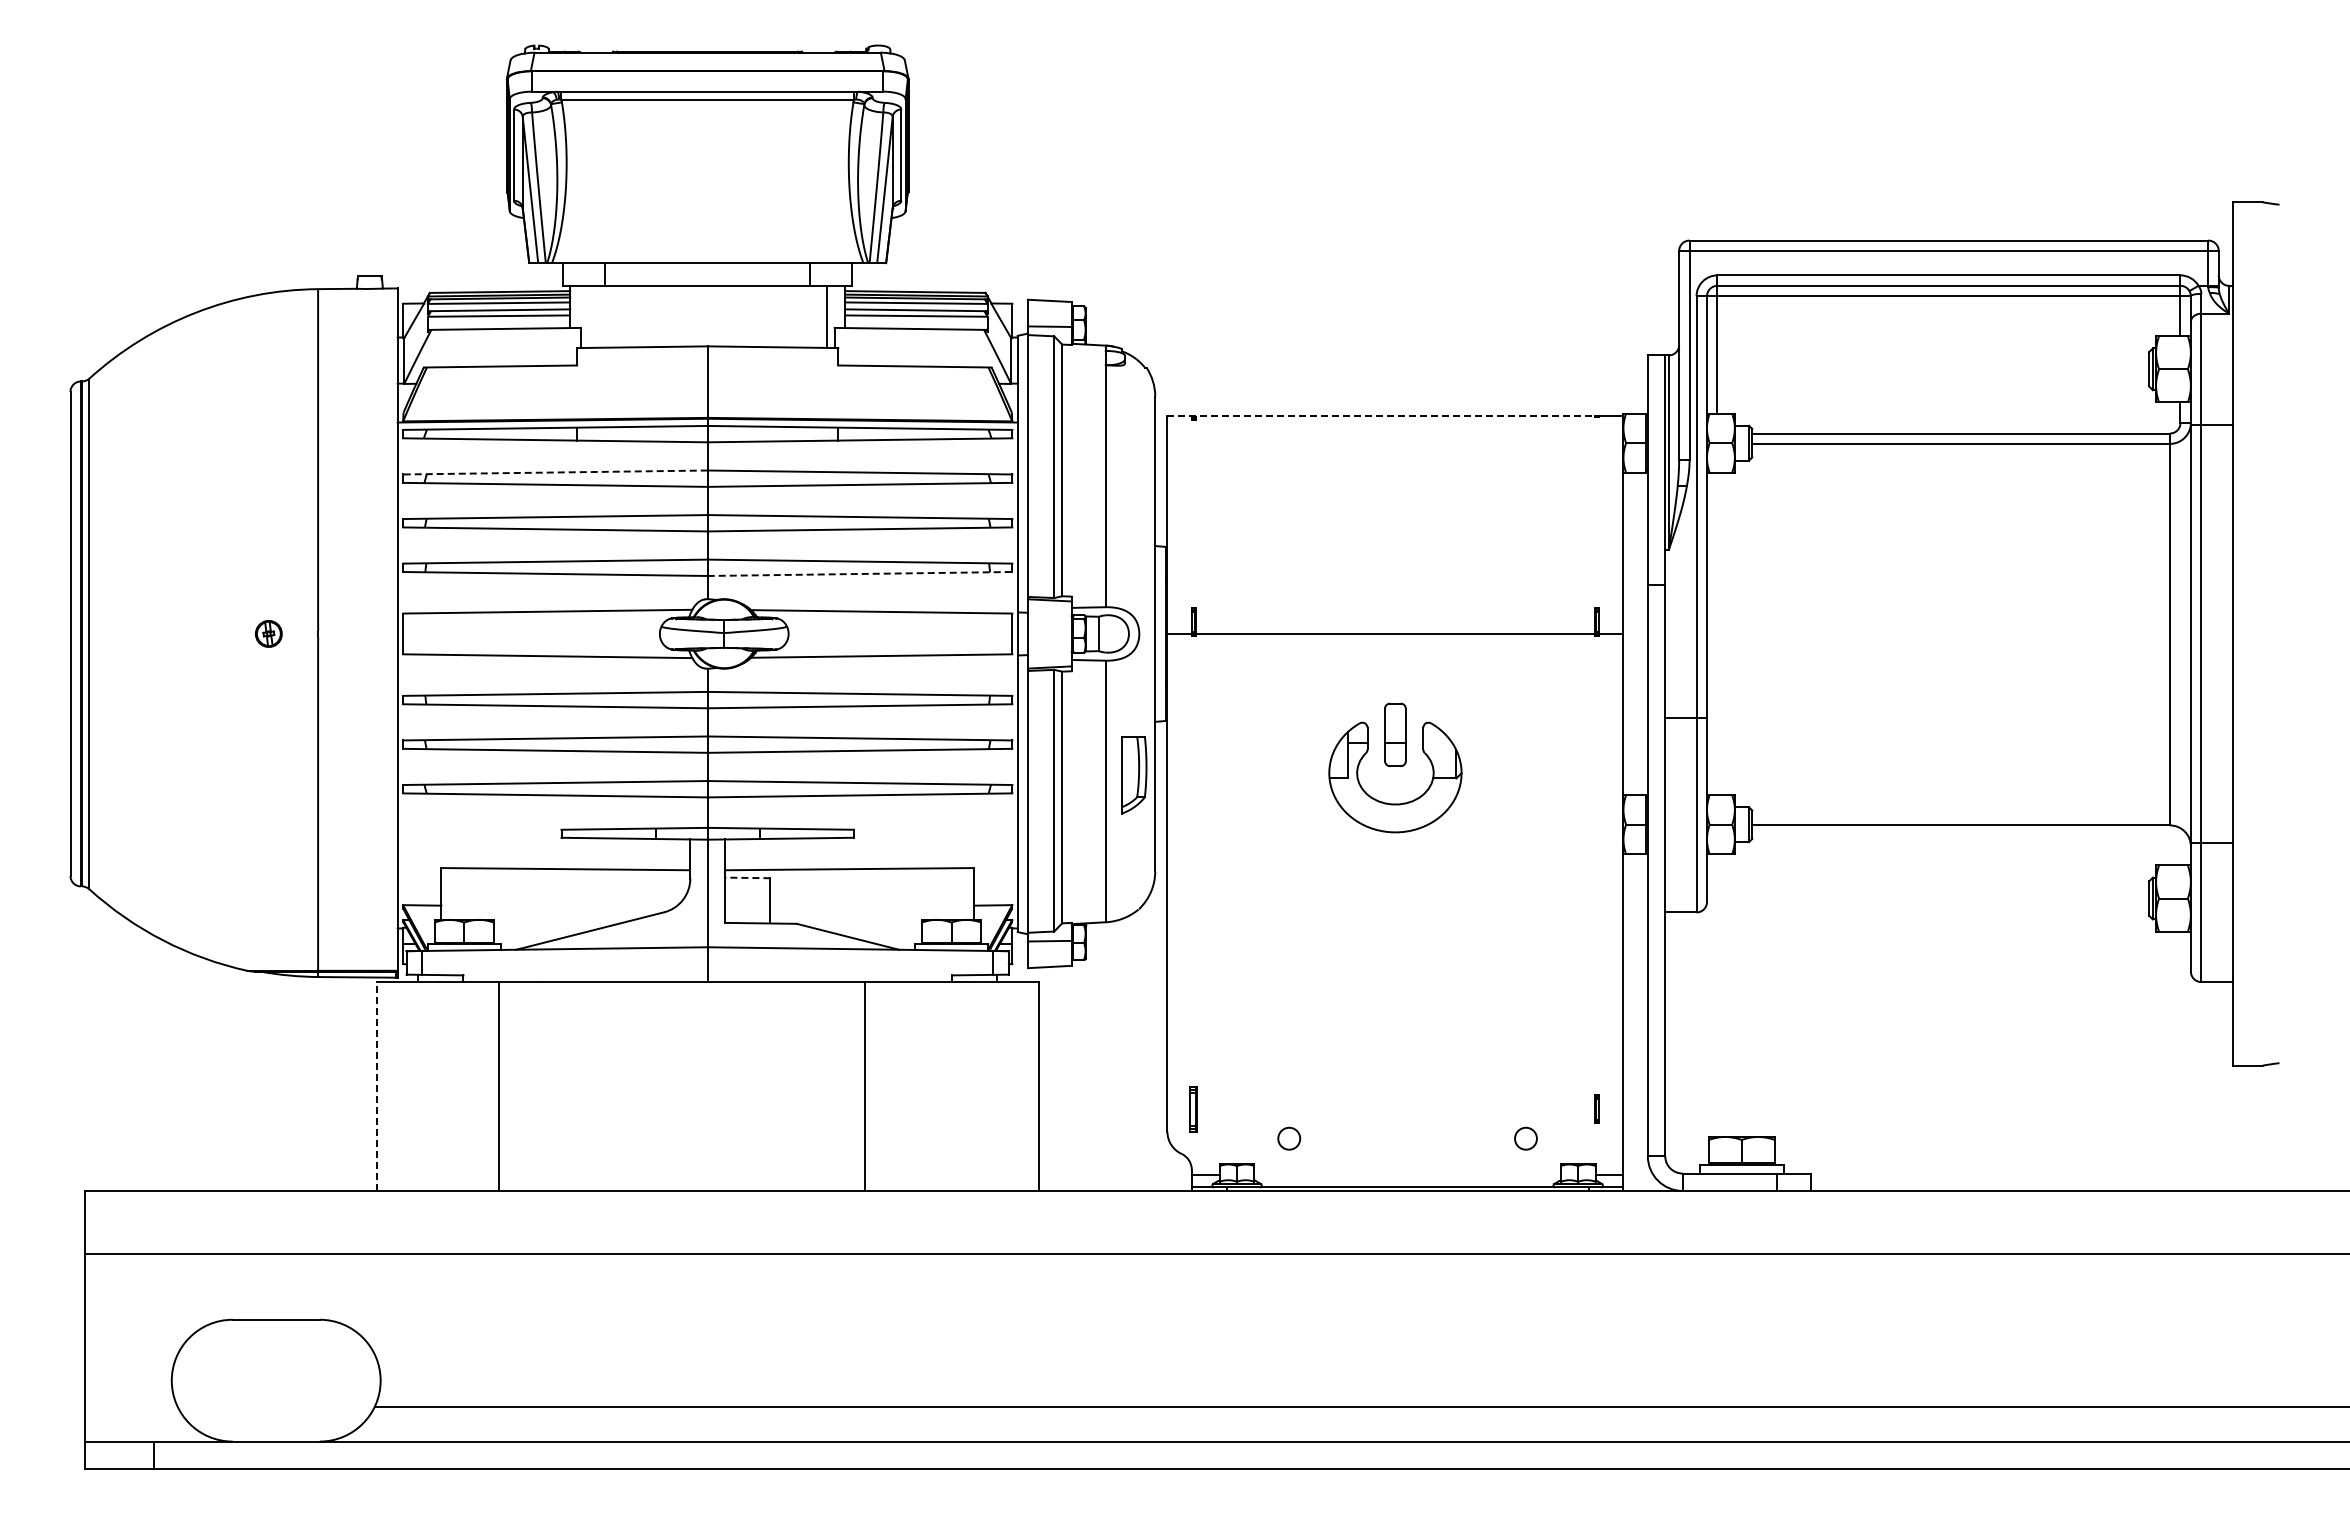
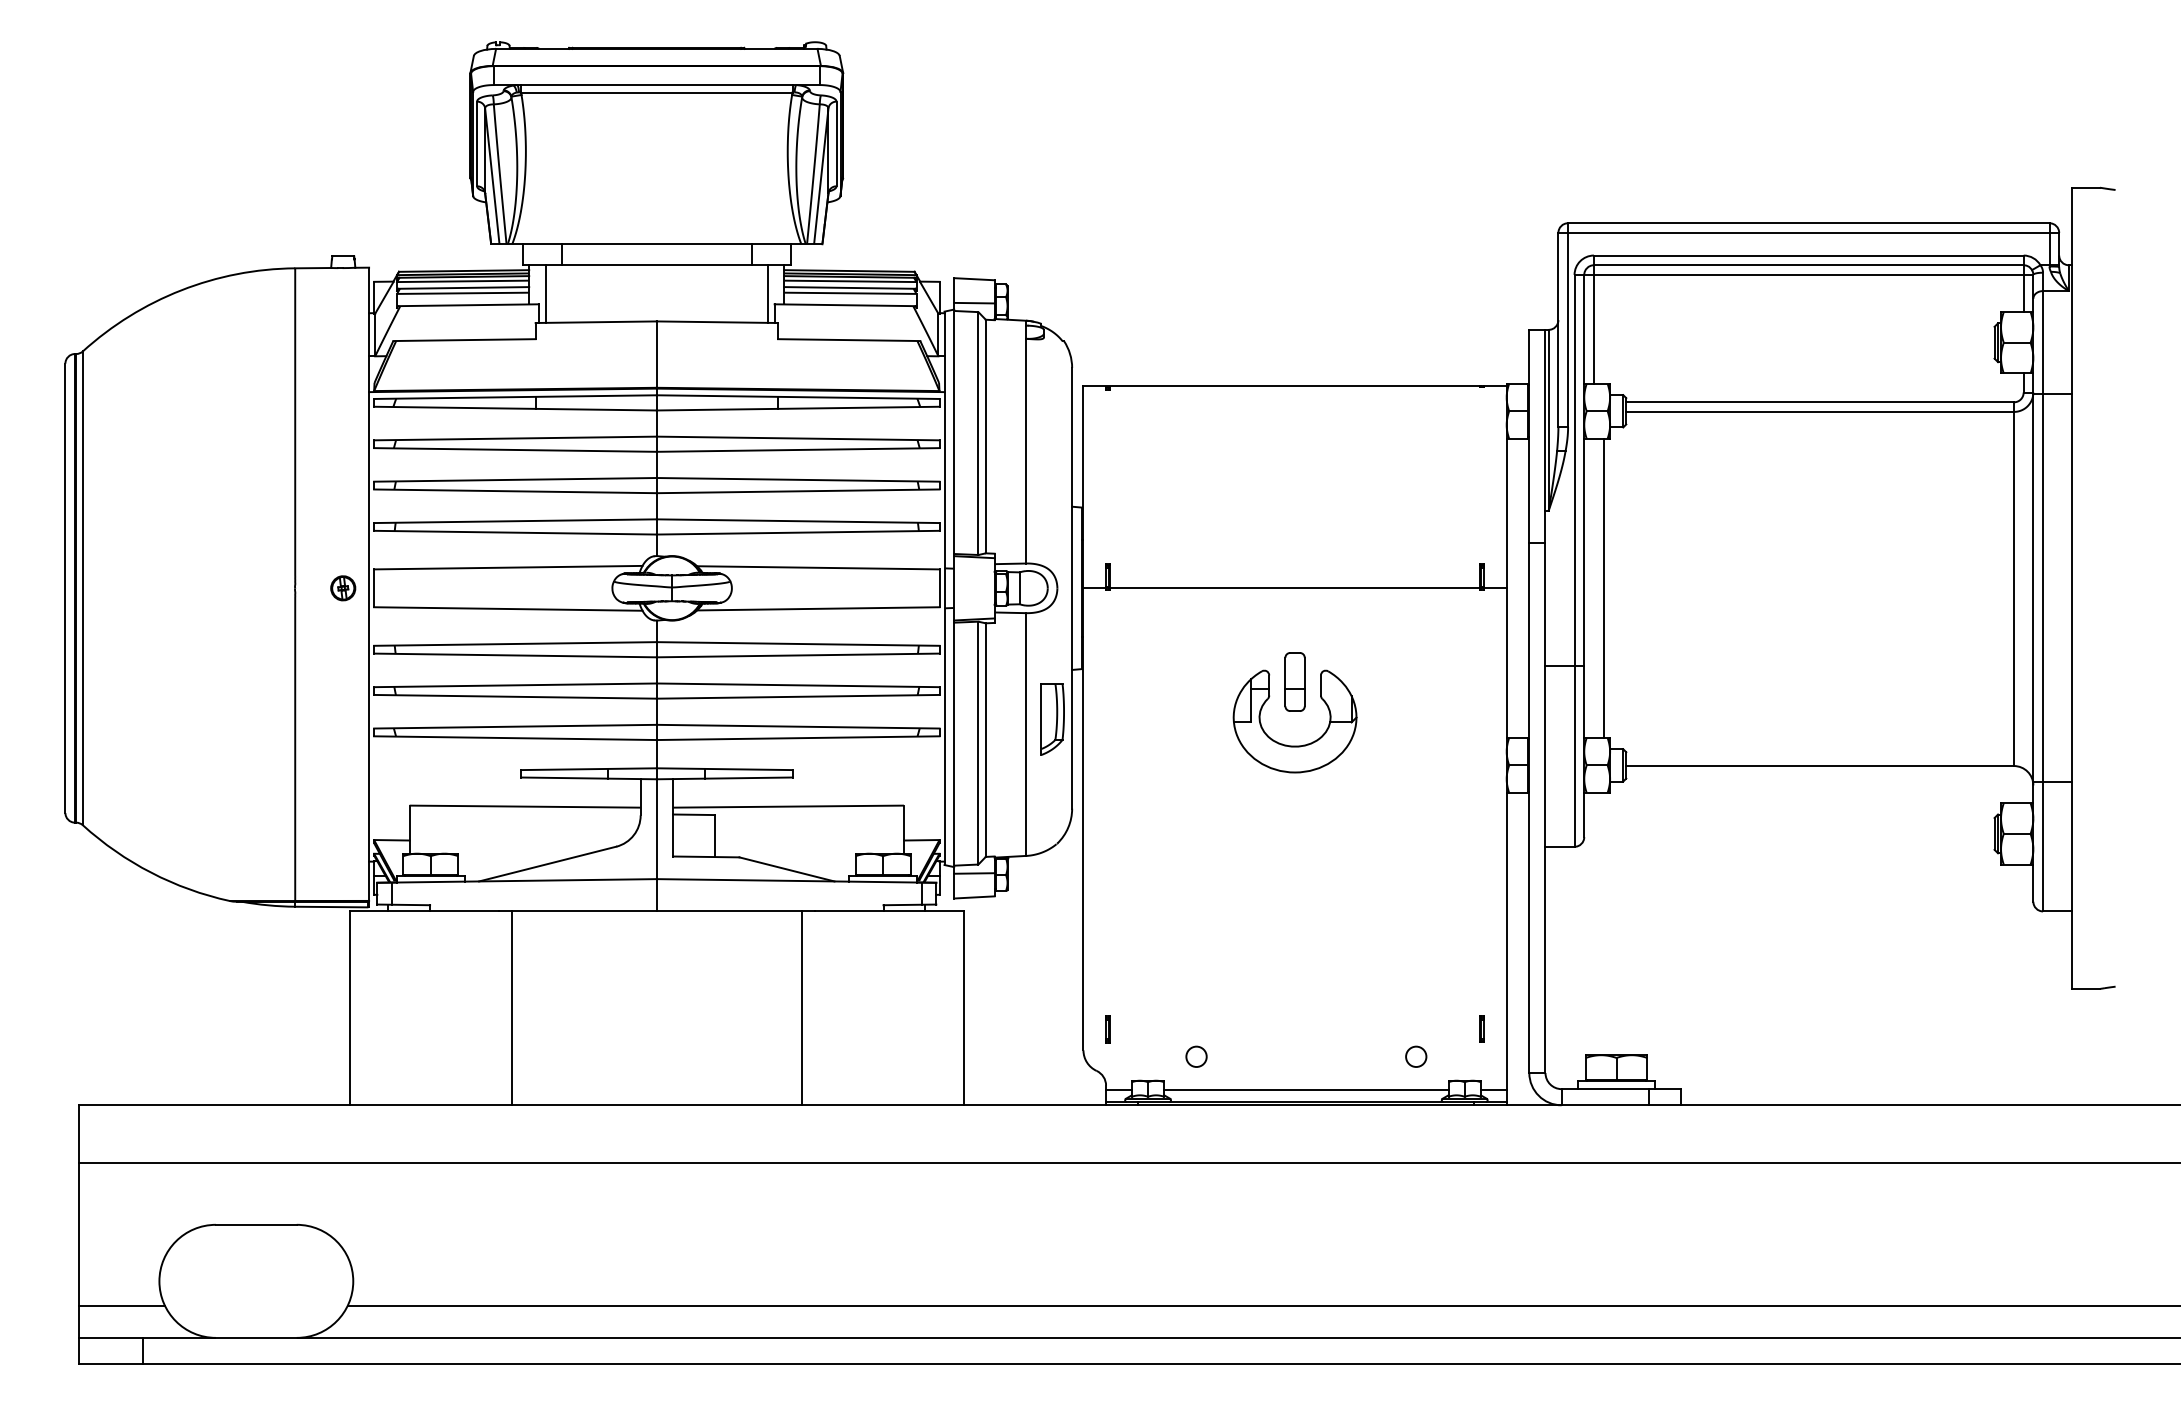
line: (588, 316) -> (546, 293), added
line: (1381, 416) -> (1282, 386), dashed -> solid
line: (554, 472) -> (514, 438), dashed -> solid
line: (860, 573) -> (798, 532), dashed -> solid
part: (268, 633) -> (342, 587), moved
line: (1727, 633) -> (1603, 587), added
line: (747, 877) -> (693, 814), dashed -> solid
line: (377, 1086) -> (350, 1008), dashed -> solid
line: (499, 1086) -> (511, 1008), moved
part: (1193, 1108) -> (1107, 1028), size x0.62
line: (1407, 1174) -> (1306, 1090), added
line: (130, 1406) -> (121, 1305), added

